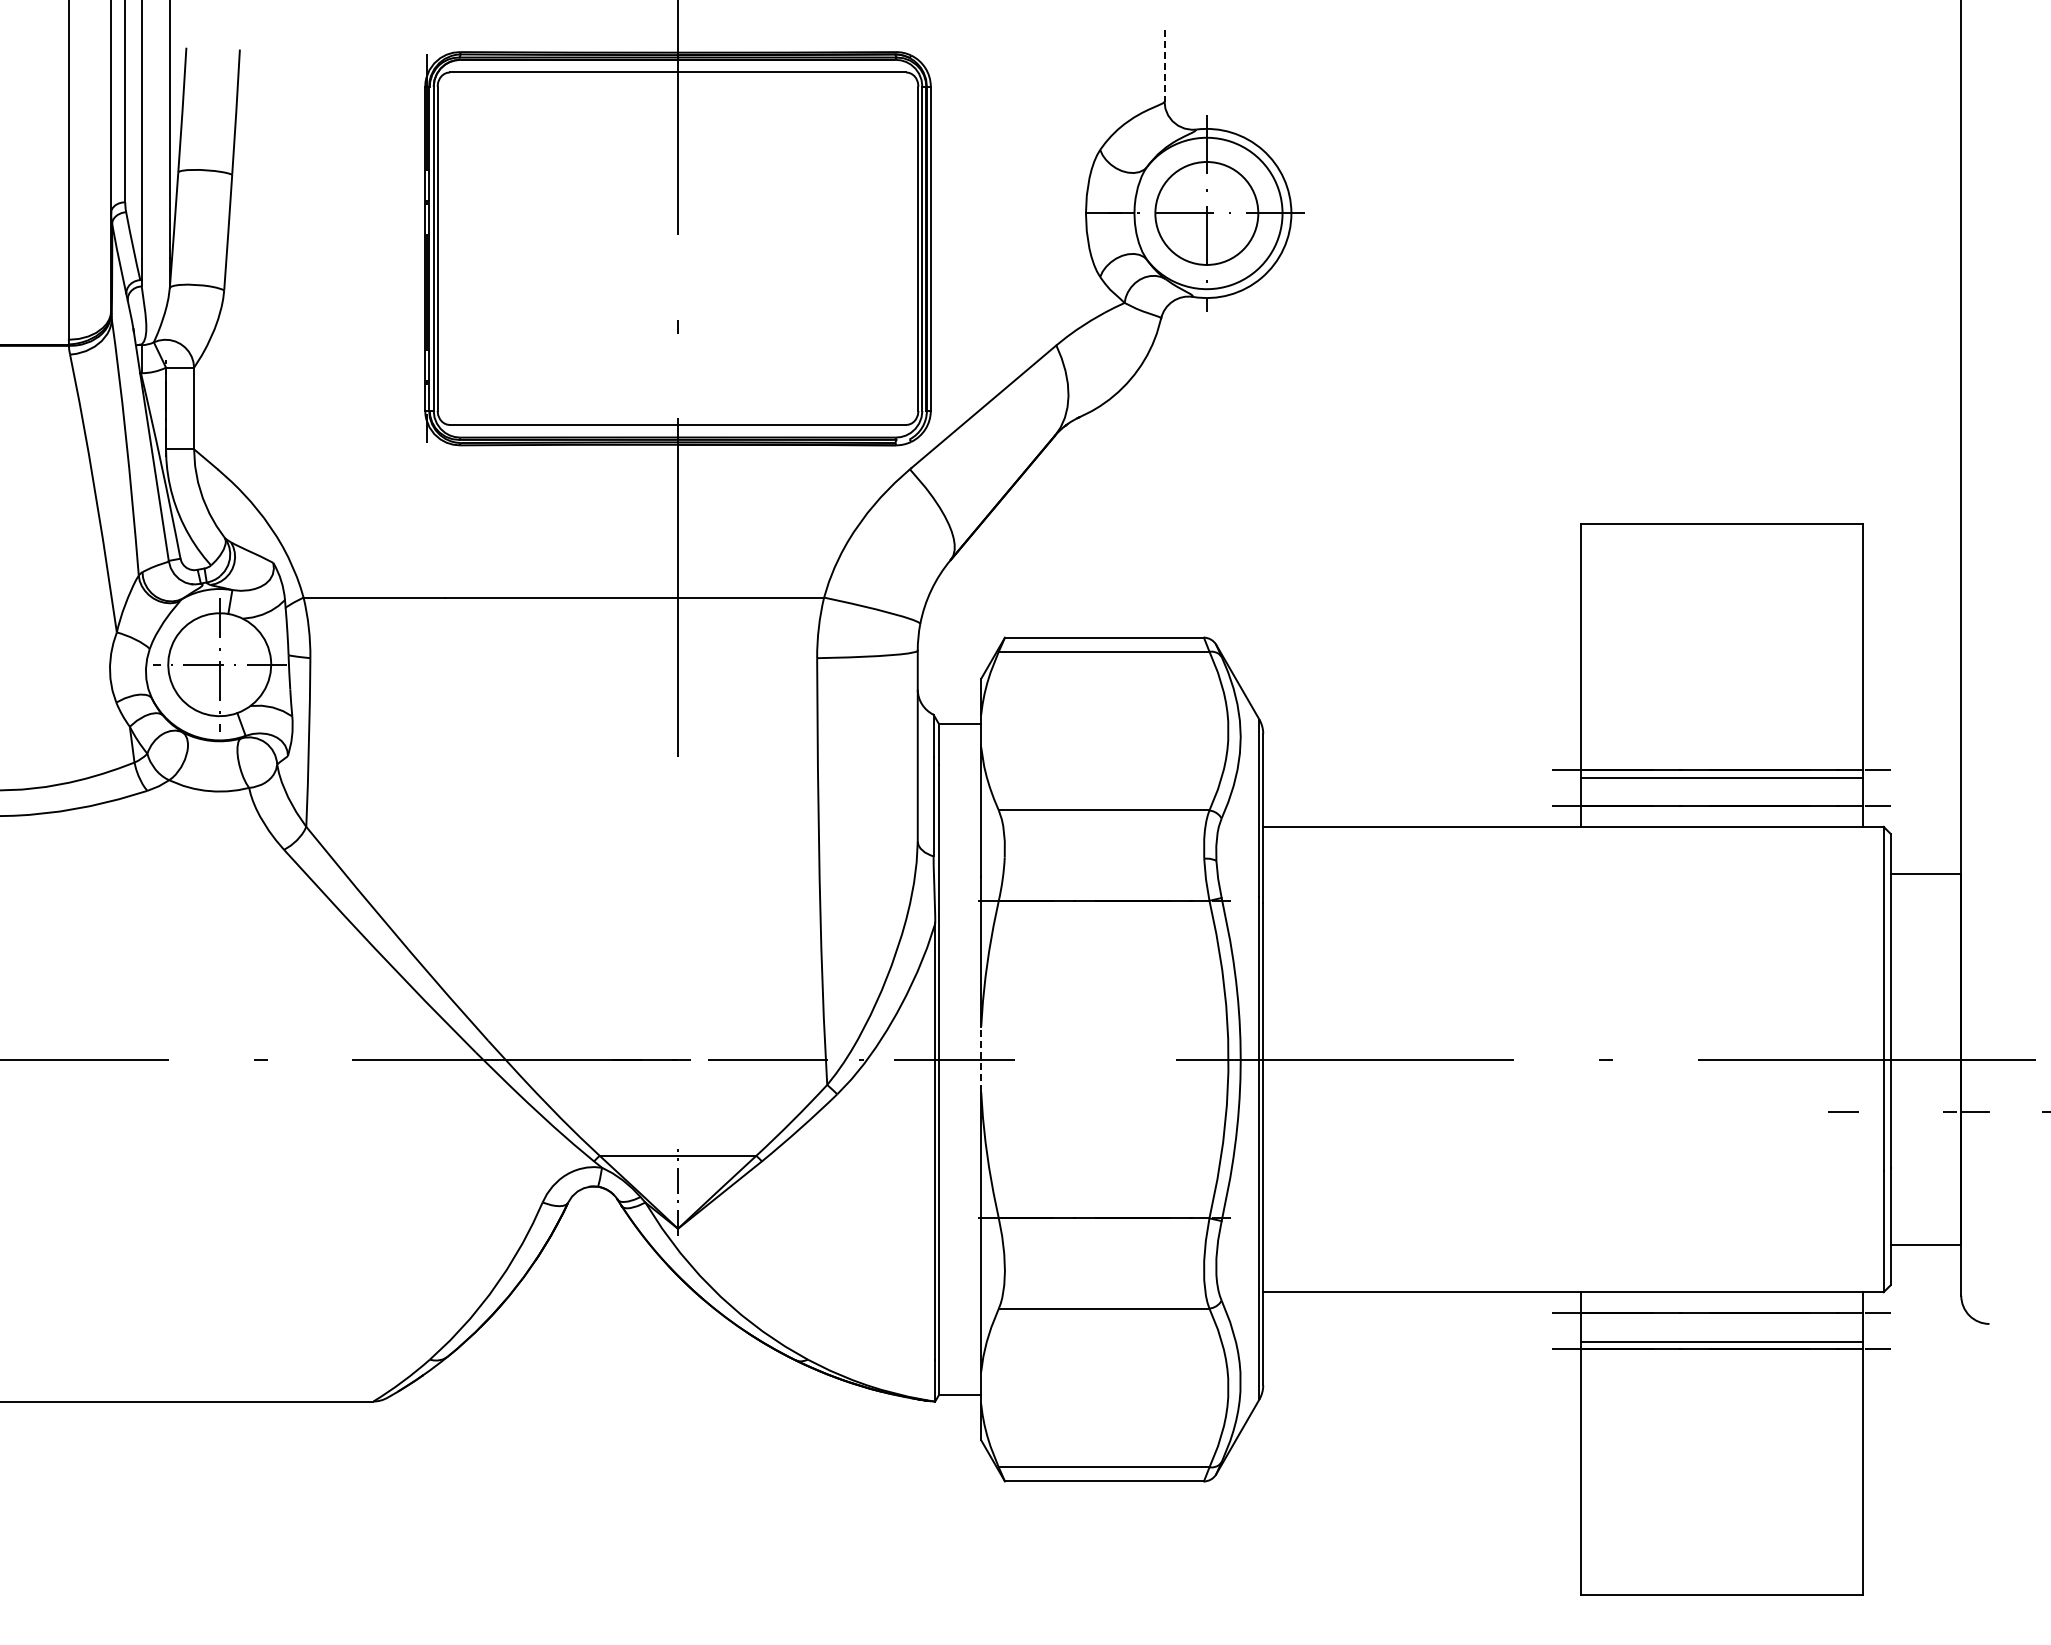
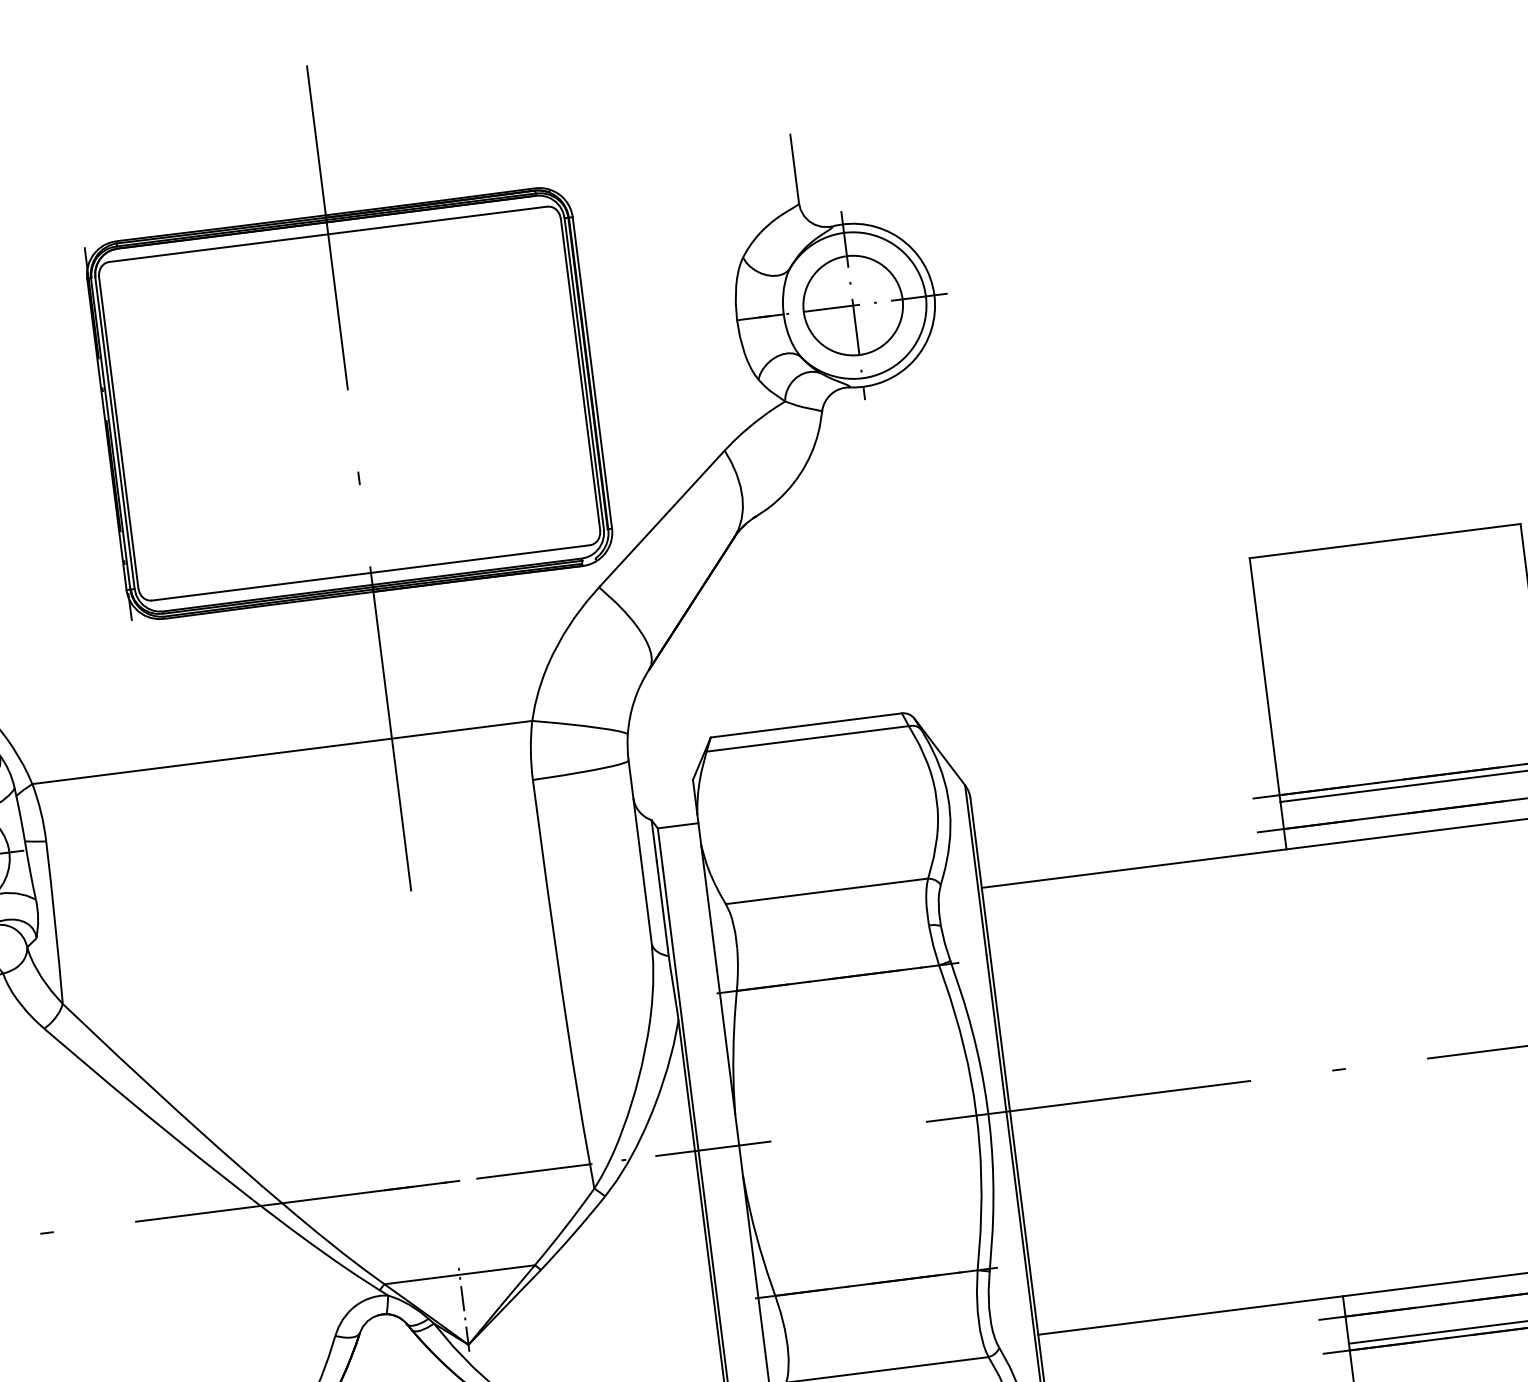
line: (1164, 65) -> (794, 168), dashed -> solid
line: (981, 1059) -> (739, 1145), dashed -> solid

